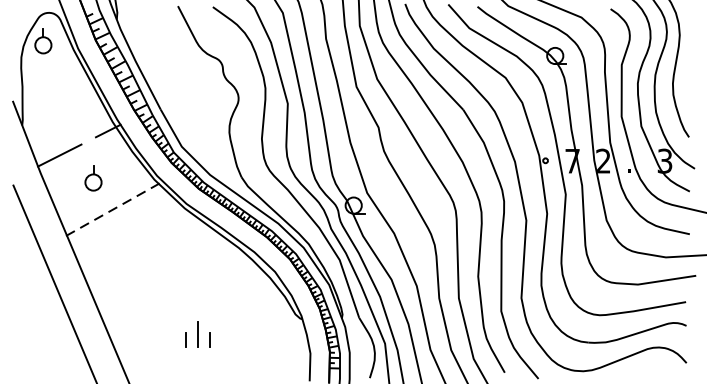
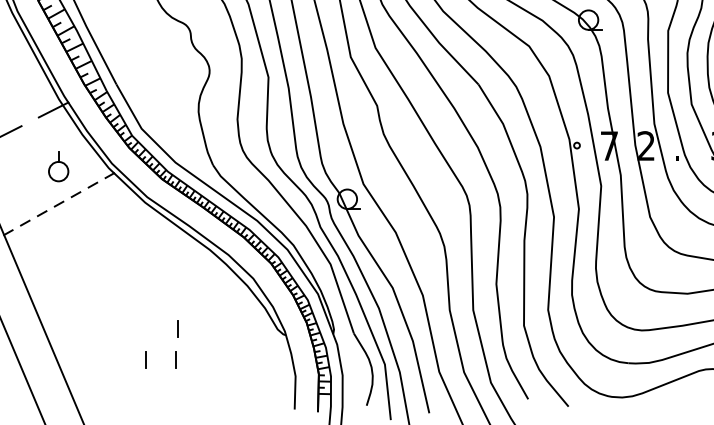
part: (93, 178) -> (58, 166), moved
line: (211, 313) -> (177, 328), added
line: (197, 334) -> (160, 353), removed

